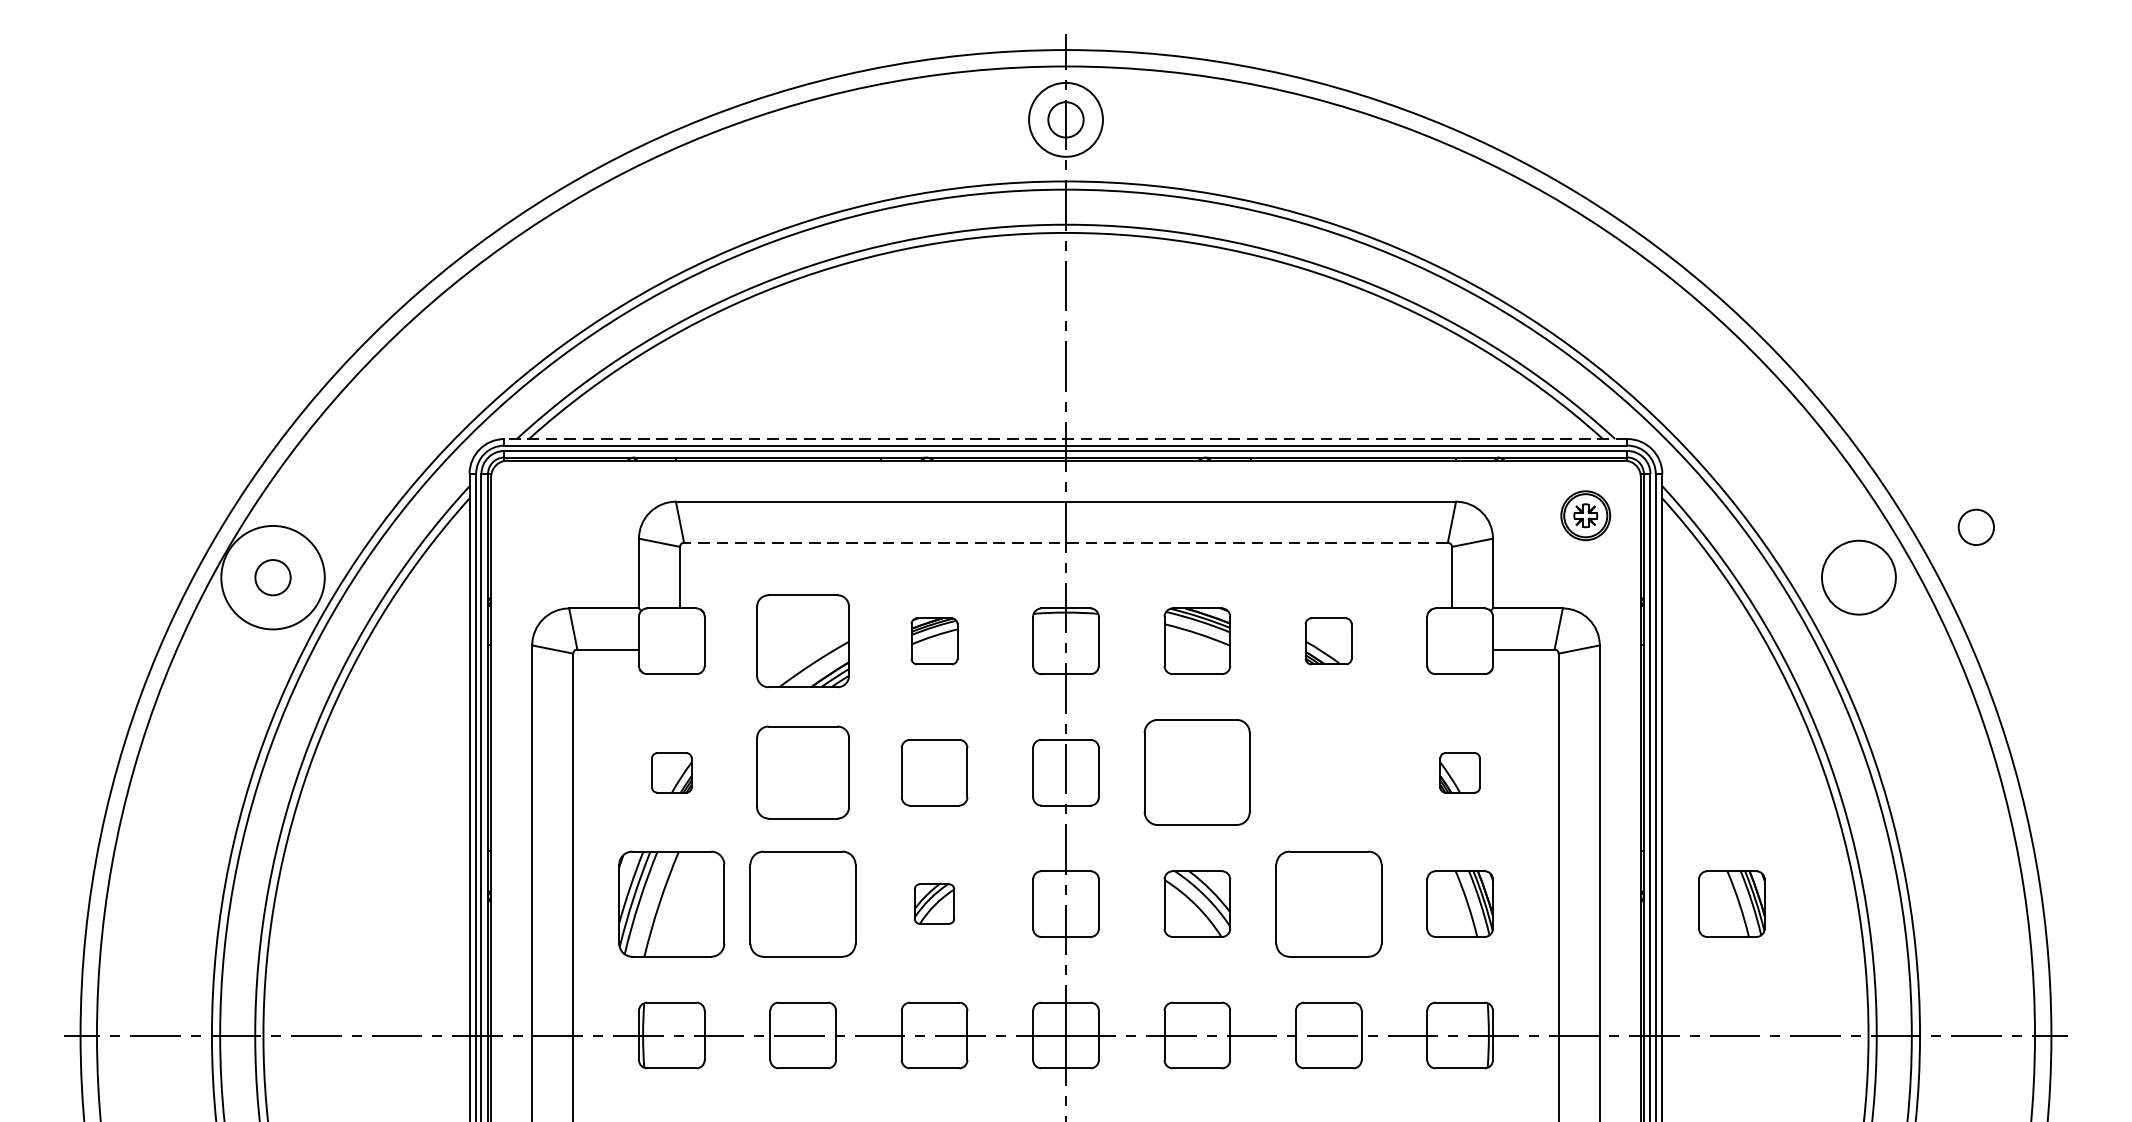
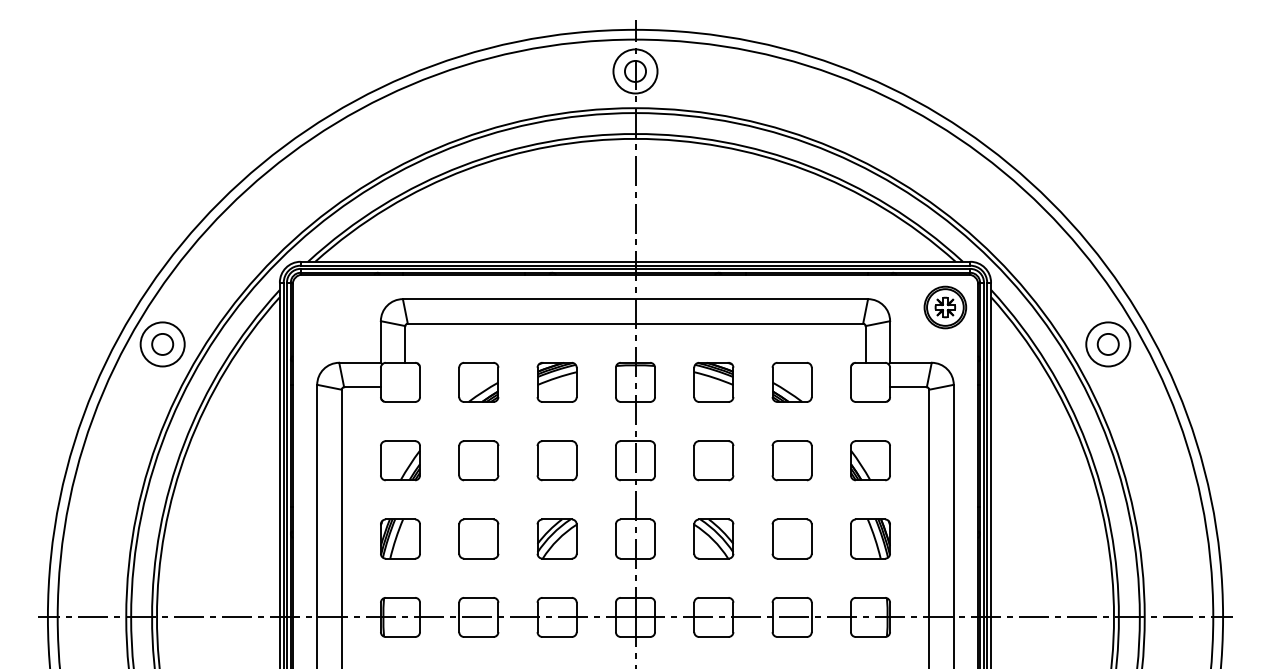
line: (1066, 438) -> (635, 261), dashed -> solid
part: (1585, 515) -> (945, 307), size x1.43
circle: (1974, 527) -> (1107, 344), moved
line: (1066, 542) -> (635, 323), dashed -> solid
circle: (272, 577) -> (162, 344), size x0.71
part: (802, 641) -> (478, 382), size x0.71
part: (933, 641) -> (556, 382), size x1.43
part: (1327, 641) -> (791, 382), size x1.43
part: (671, 772) -> (400, 460), size x1.67
part: (802, 772) -> (478, 460), size x0.71
part: (1196, 772) -> (713, 460), size x0.62
part: (1327, 772) -> (791, 460), added
part: (1460, 772) -> (870, 460), size x1.67
part: (671, 903) -> (400, 538), size x0.62
part: (802, 903) -> (478, 538), size x0.62
part: (933, 903) -> (556, 538), size x1.67
part: (1327, 903) -> (791, 538), size x0.62
part: (1731, 903) -> (1032, 538), removed

